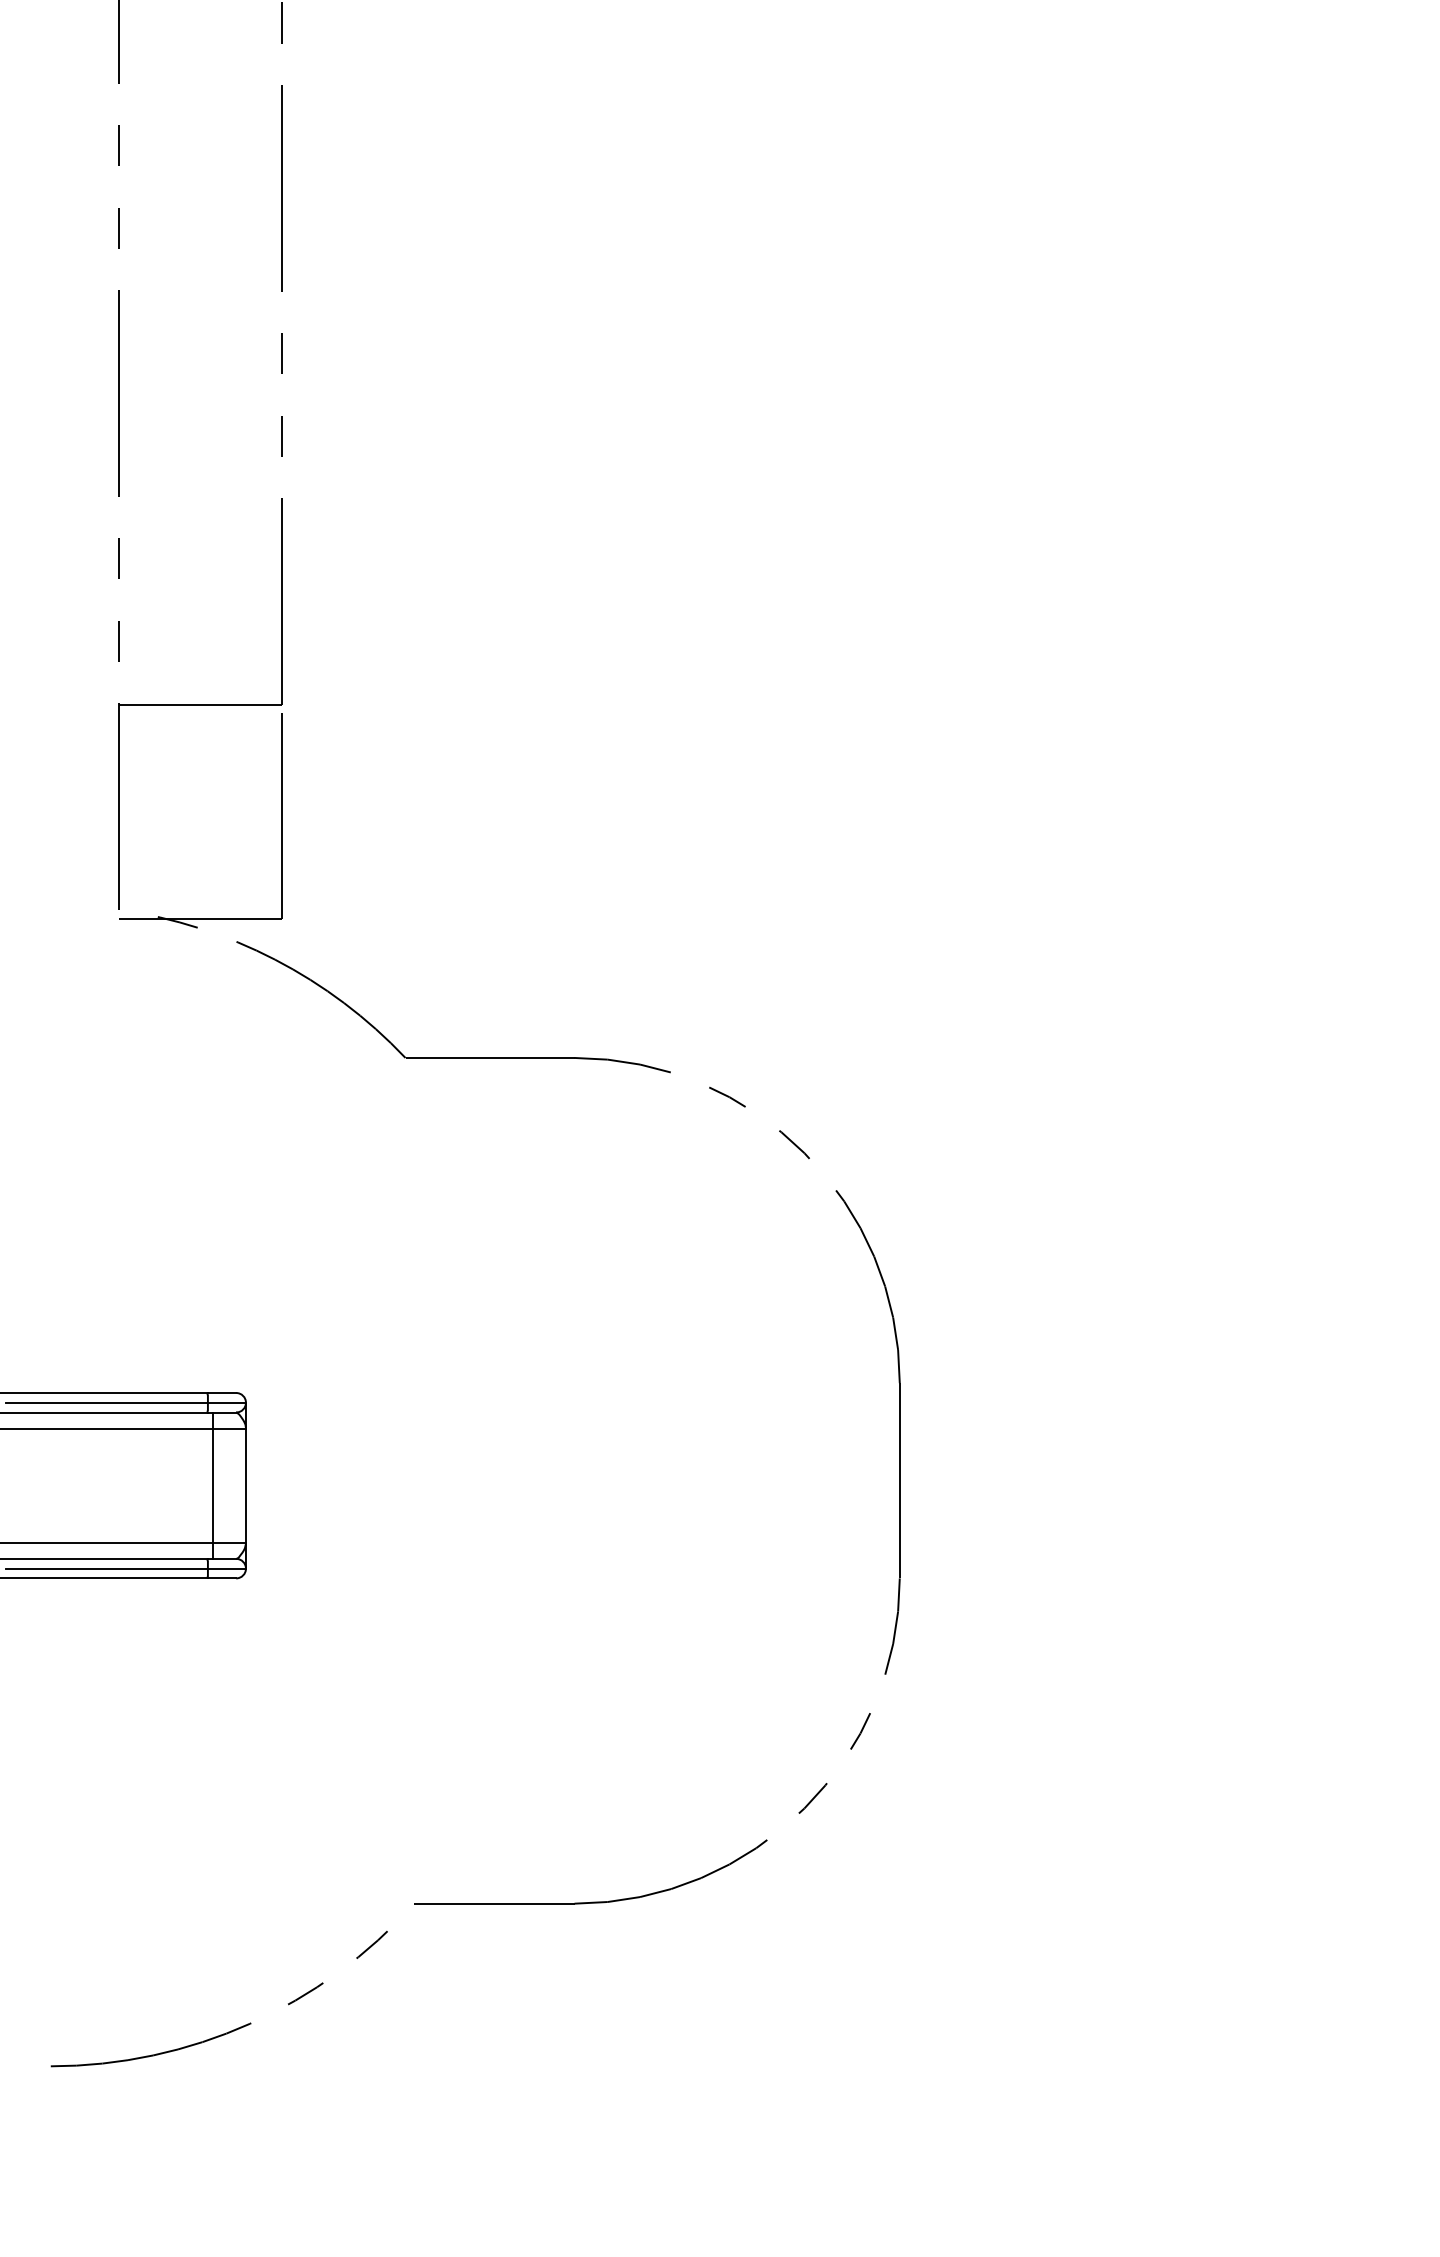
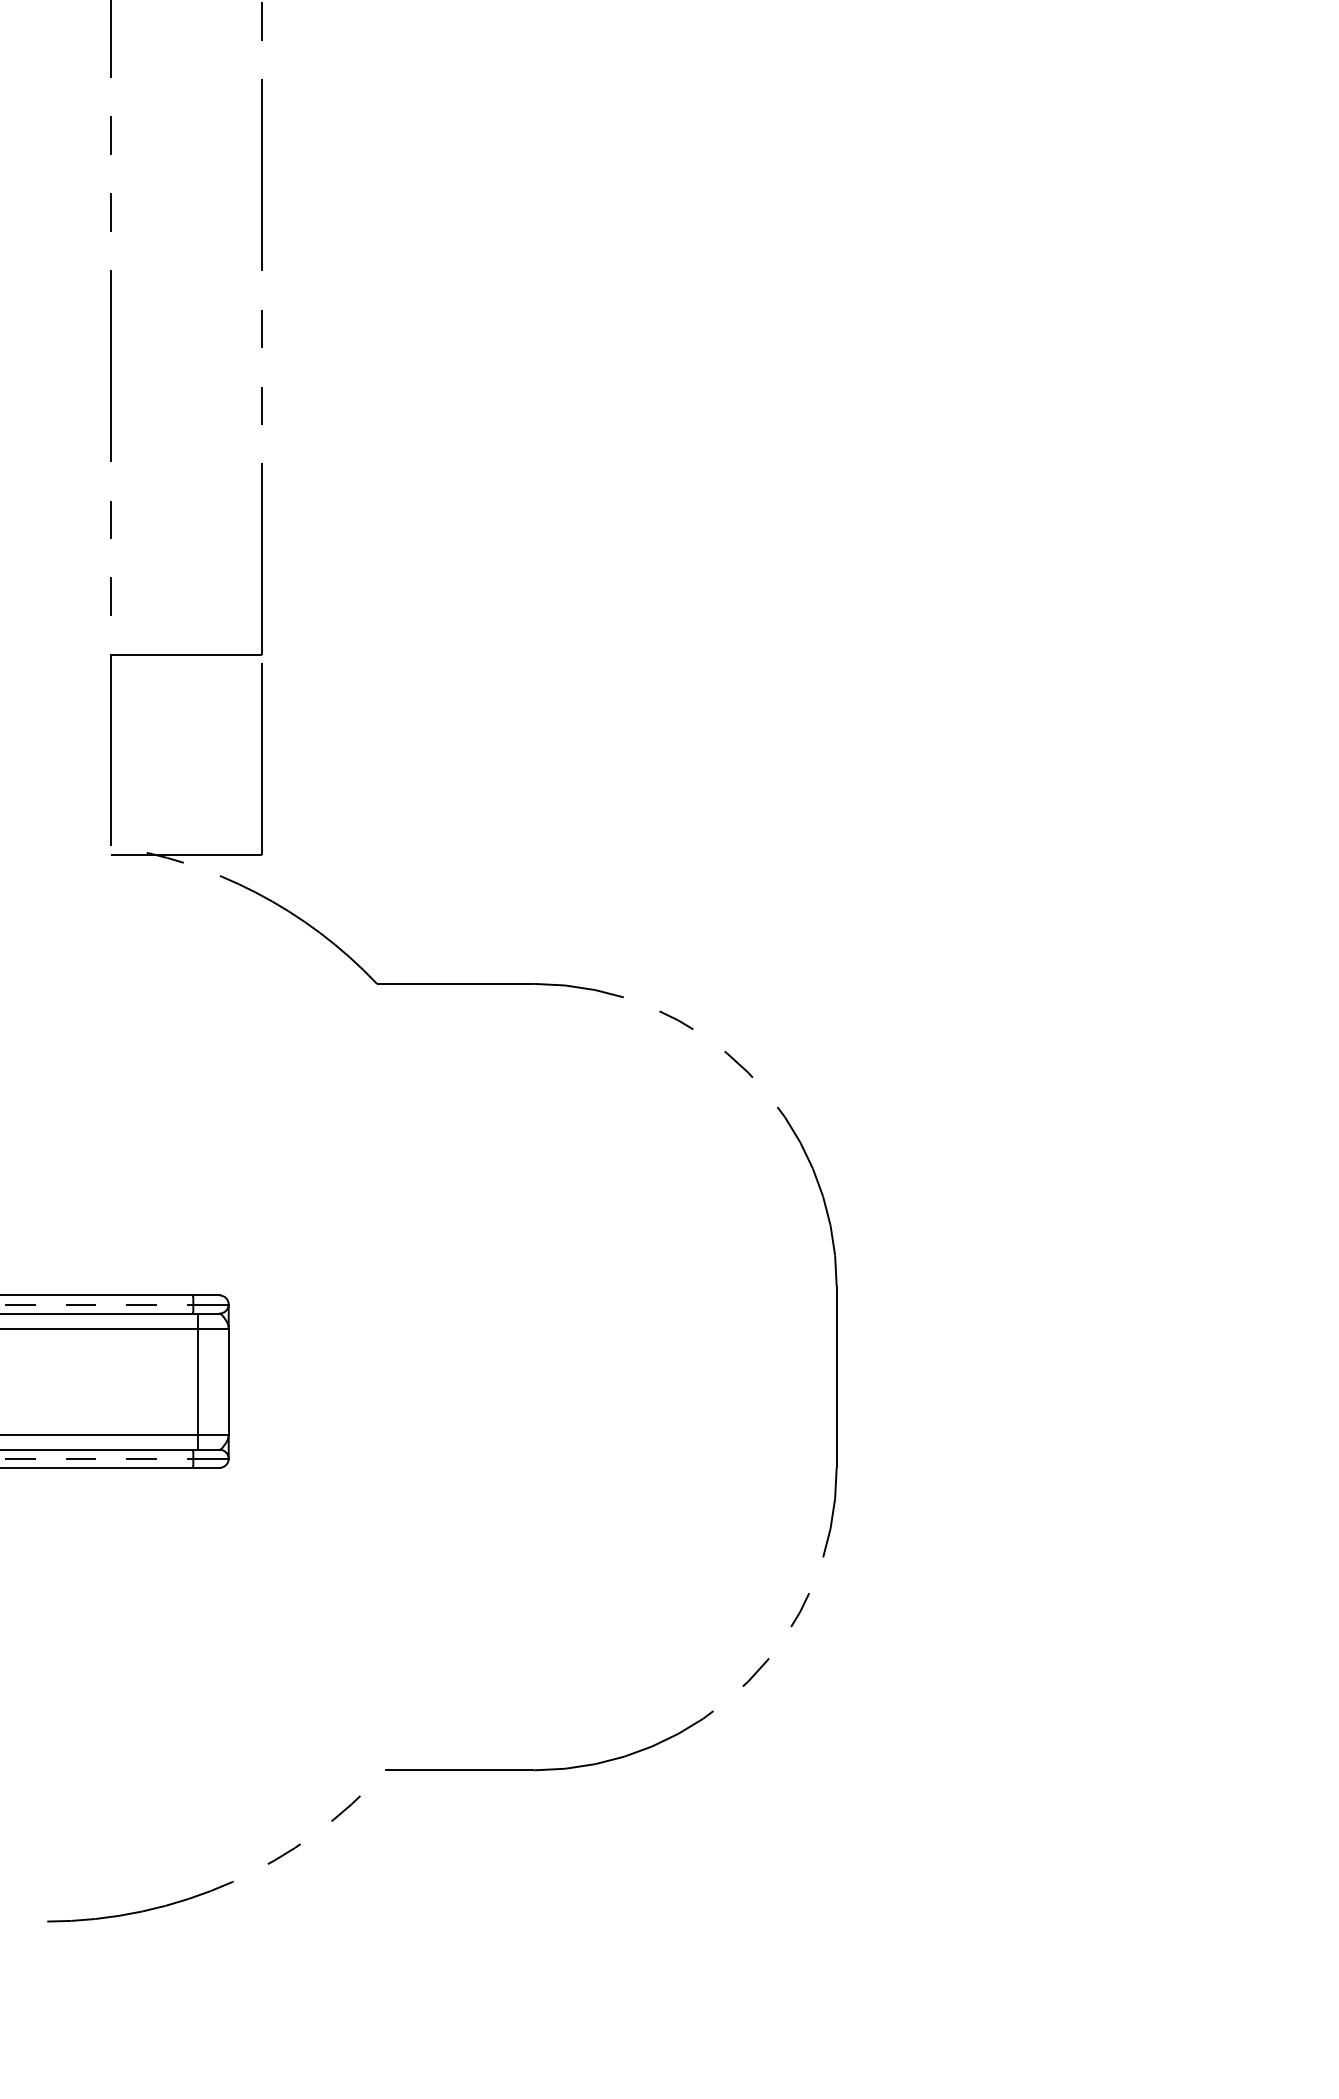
line: (107, 1402) -> (99, 1304), solid -> dashed
line: (107, 1568) -> (99, 1458), solid -> dashed

